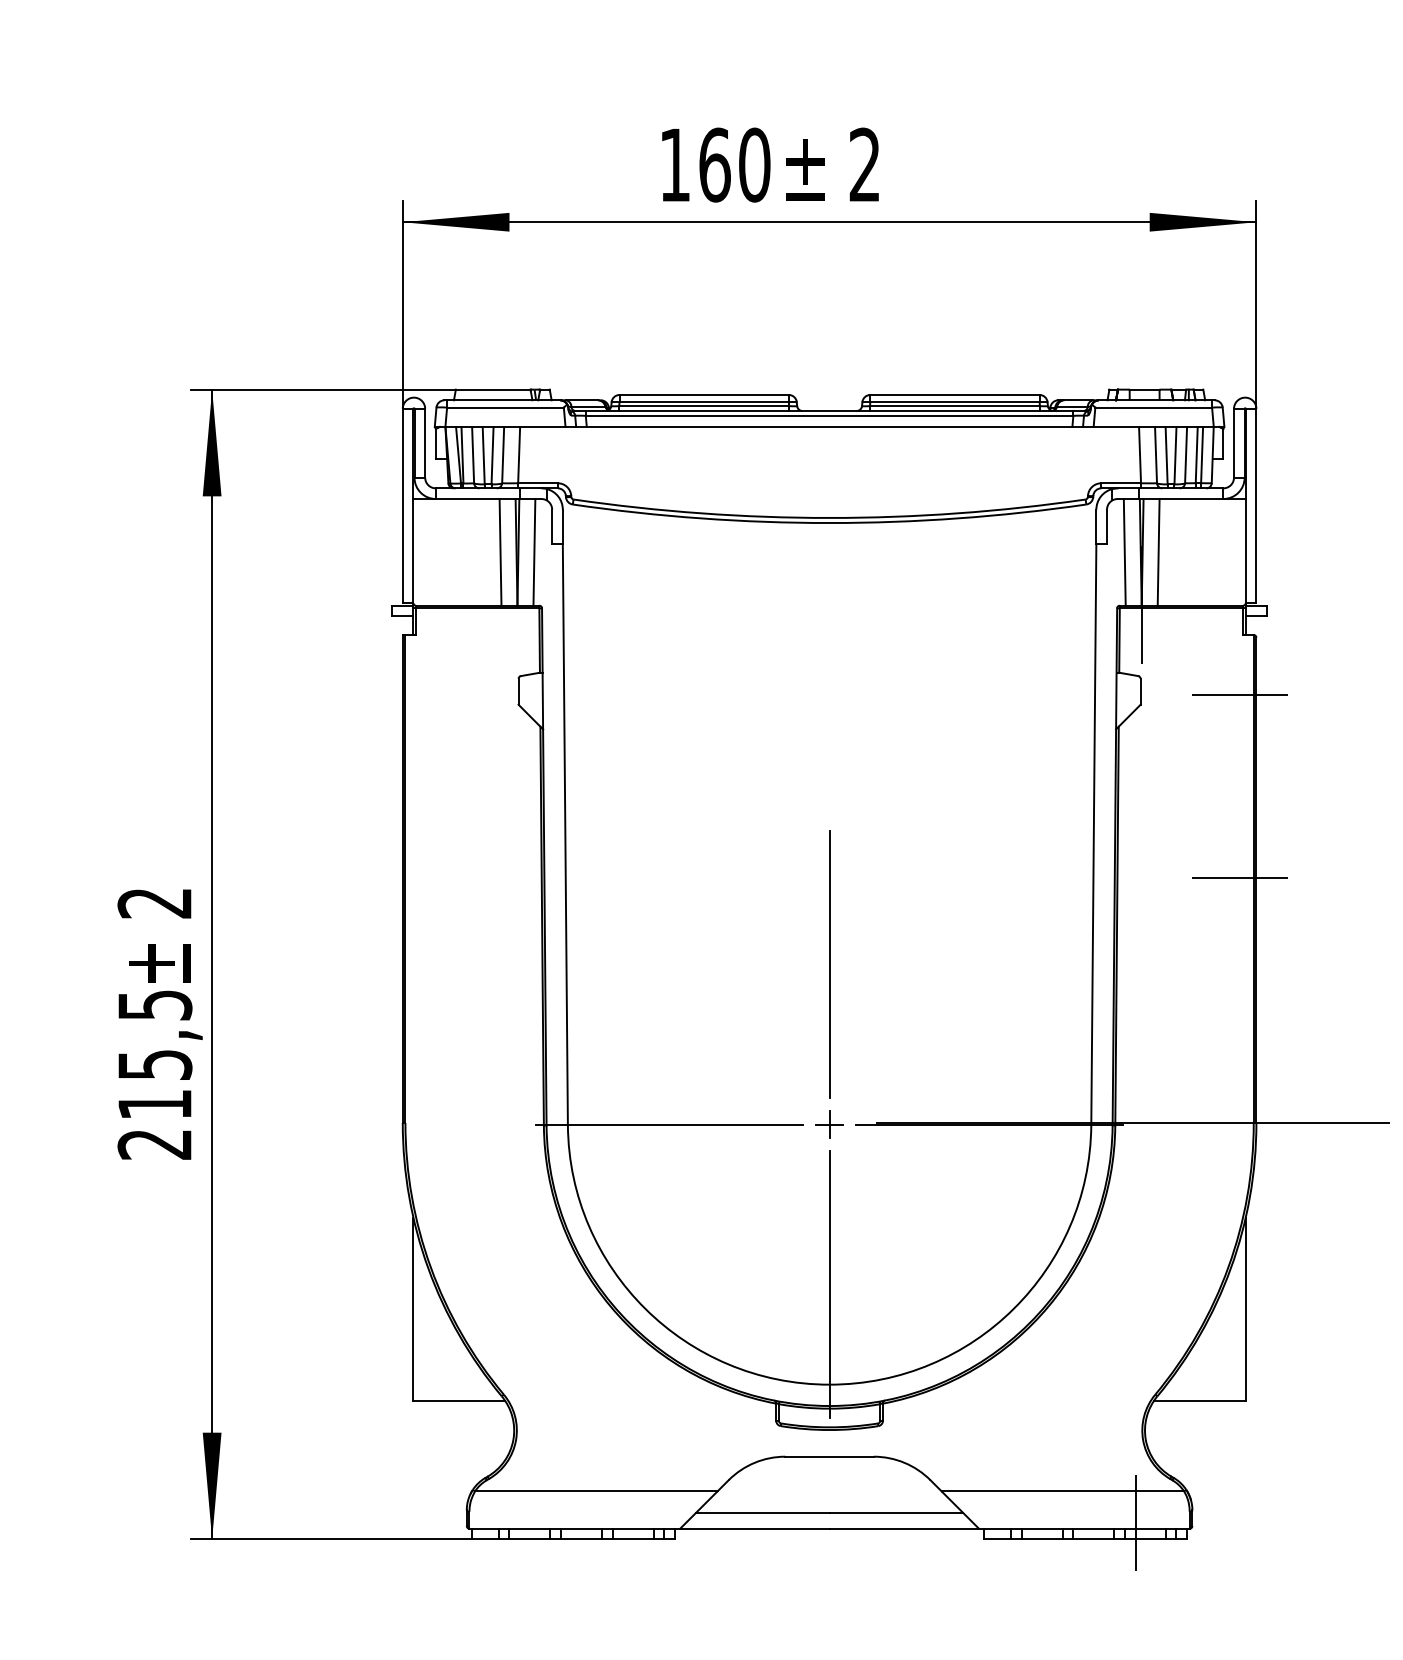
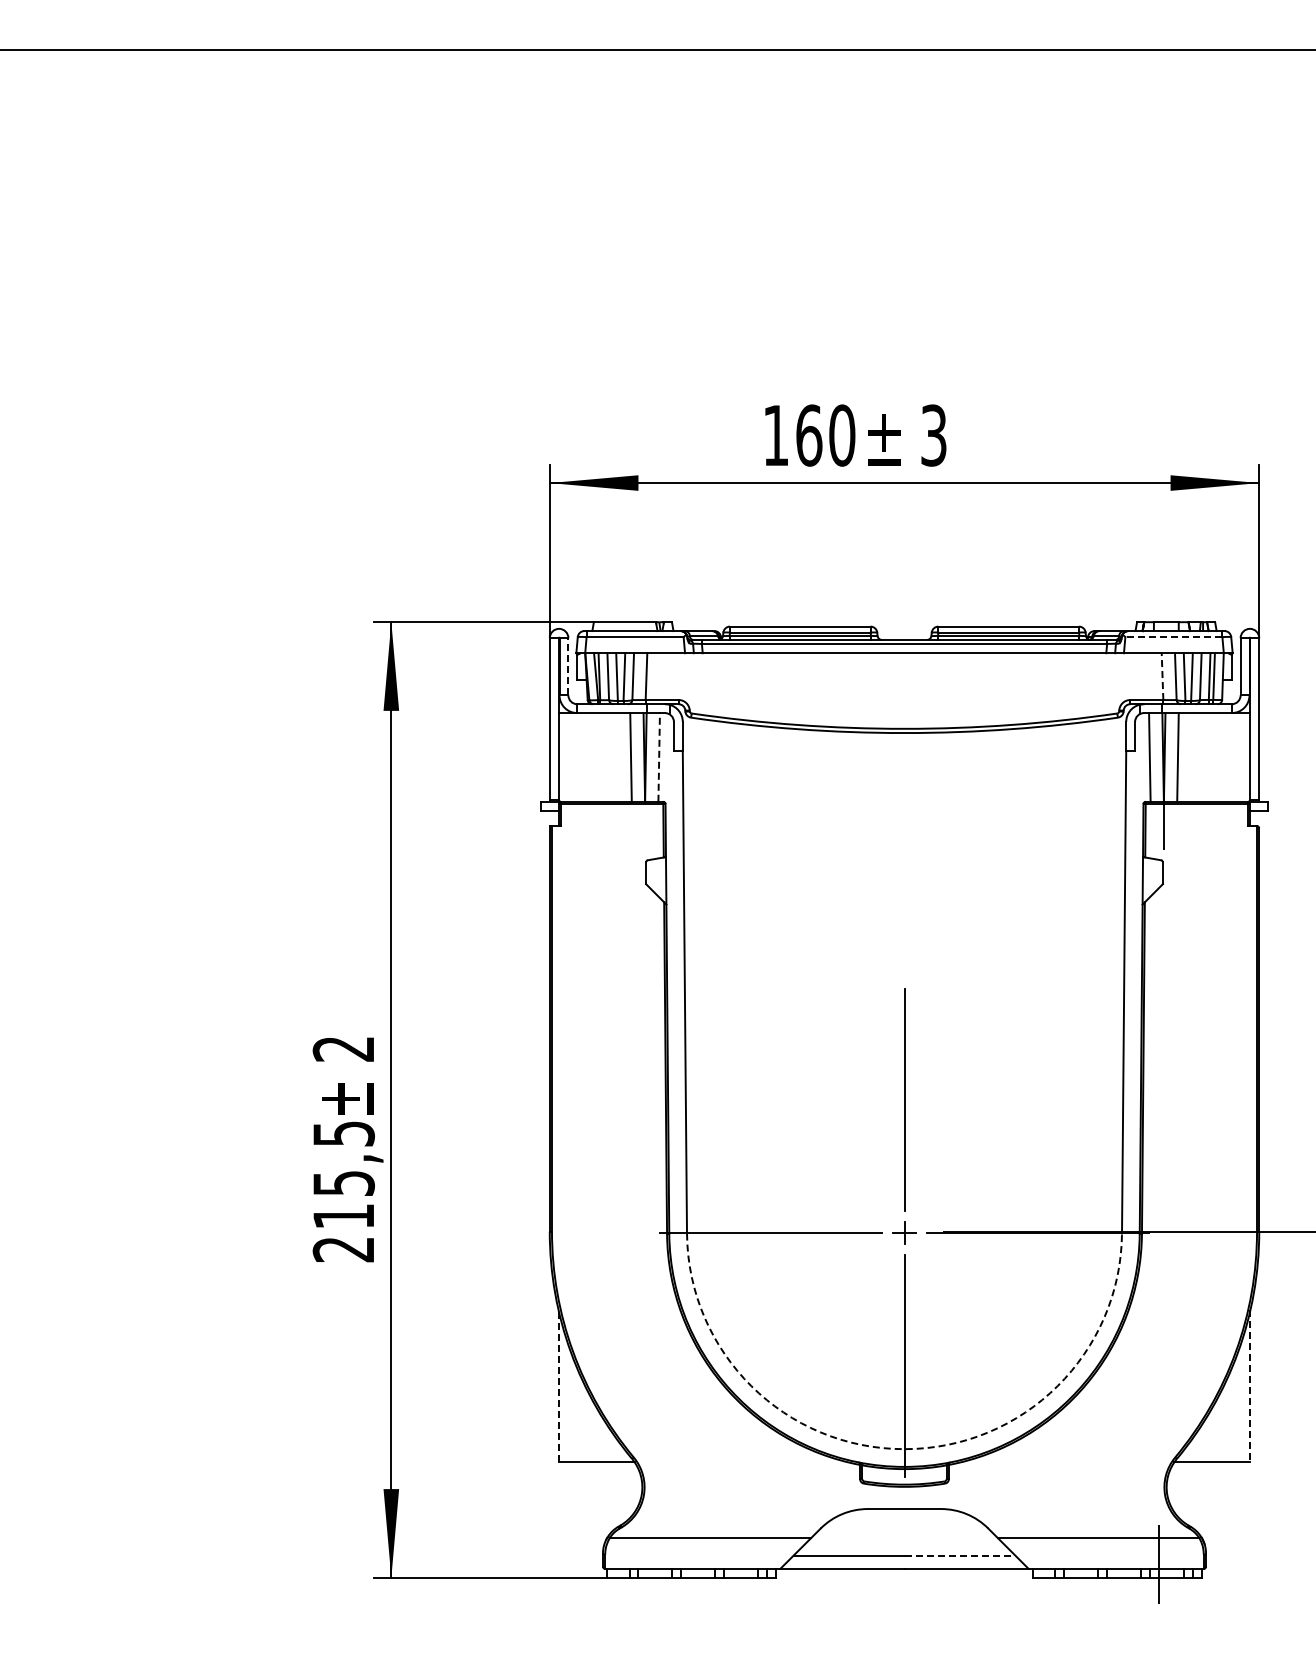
text: (864, 165) -> (933, 435), 2 -> 3
line: (1153, 408) -> (1173, 637), solid -> dashed
line: (425, 442) -> (568, 666), solid -> dashed
line: (1140, 454) -> (1162, 676), solid -> dashed
line: (534, 551) -> (659, 756), solid -> dashed
line: (1239, 694) -> (1245, 875), removed
line: (1239, 877) -> (1245, 1027), removed
line: (413, 1309) -> (558, 1386), solid -> dashed
line: (1245, 1309) -> (1250, 1386), solid -> dashed
arc: (829, 1385) -> (904, 1449), solid -> dashed
line: (896, 1512) -> (960, 1555), solid -> dashed

